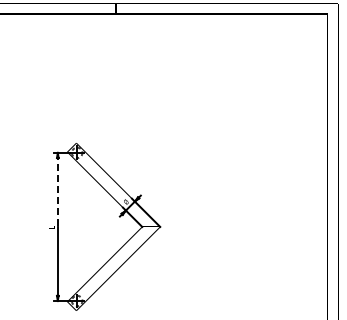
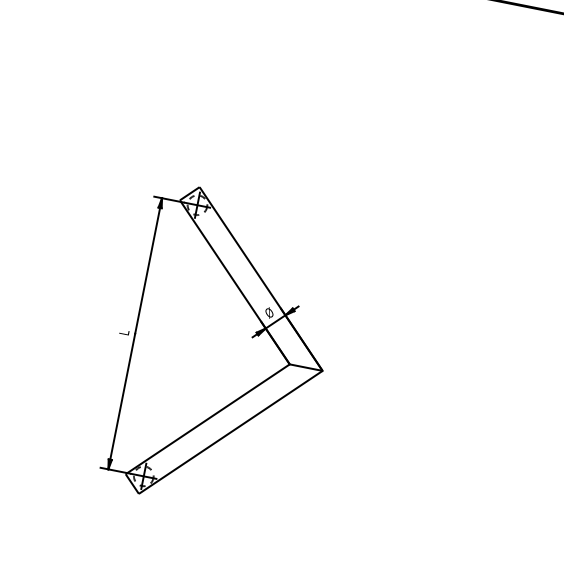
line: (57, 190) -> (147, 266), dashed -> solid

